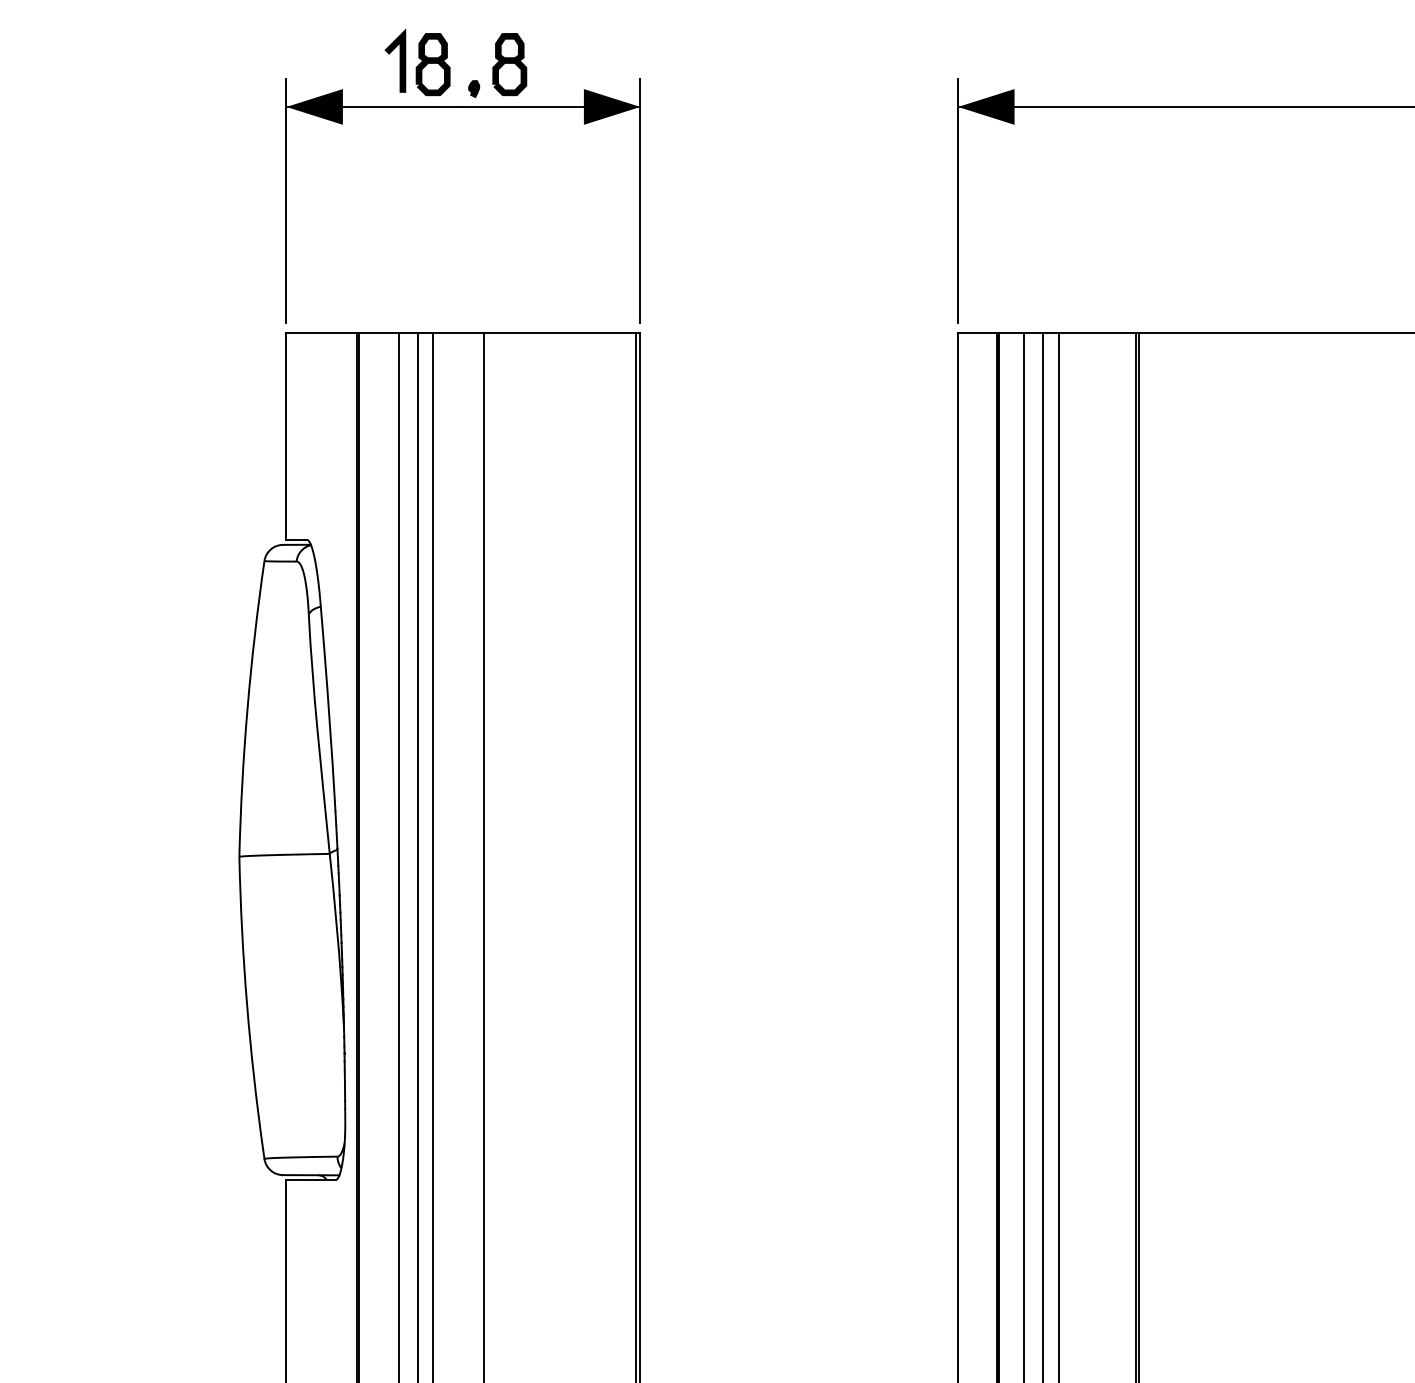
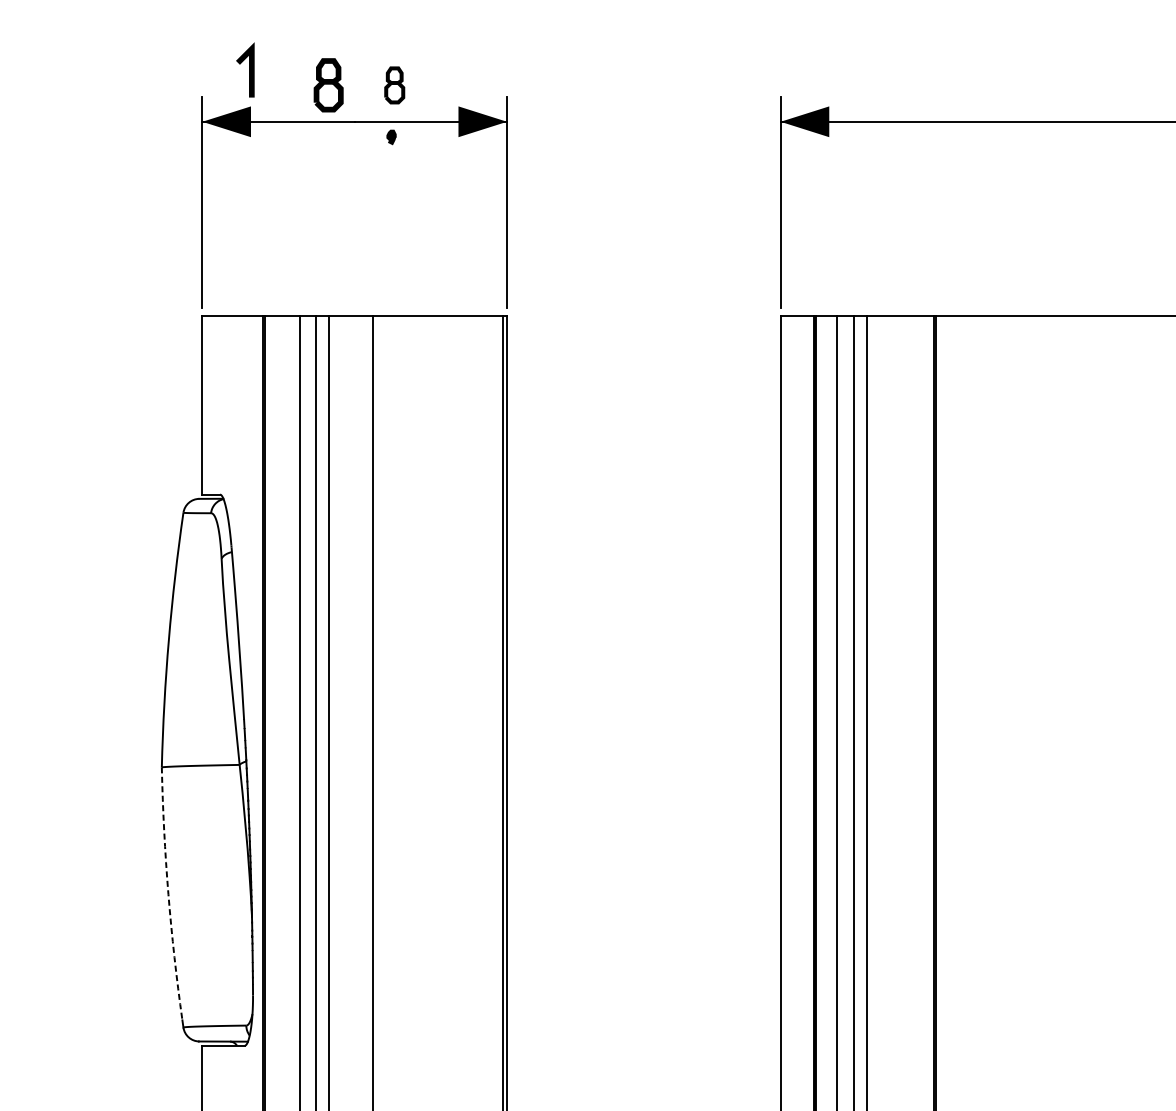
line: (399, 60) -> (248, 69), moved
part: (509, 64) -> (394, 85), size x0.7
part: (474, 89) -> (391, 137), moved
arc: (247, 1004) -> (168, 894), solid -> dashed

